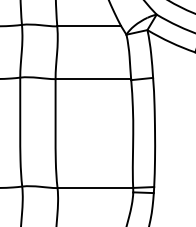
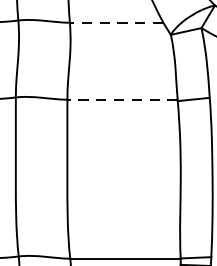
line: (89, 26) -> (116, 22), solid -> dashed
line: (93, 79) -> (122, 100), solid -> dashed

